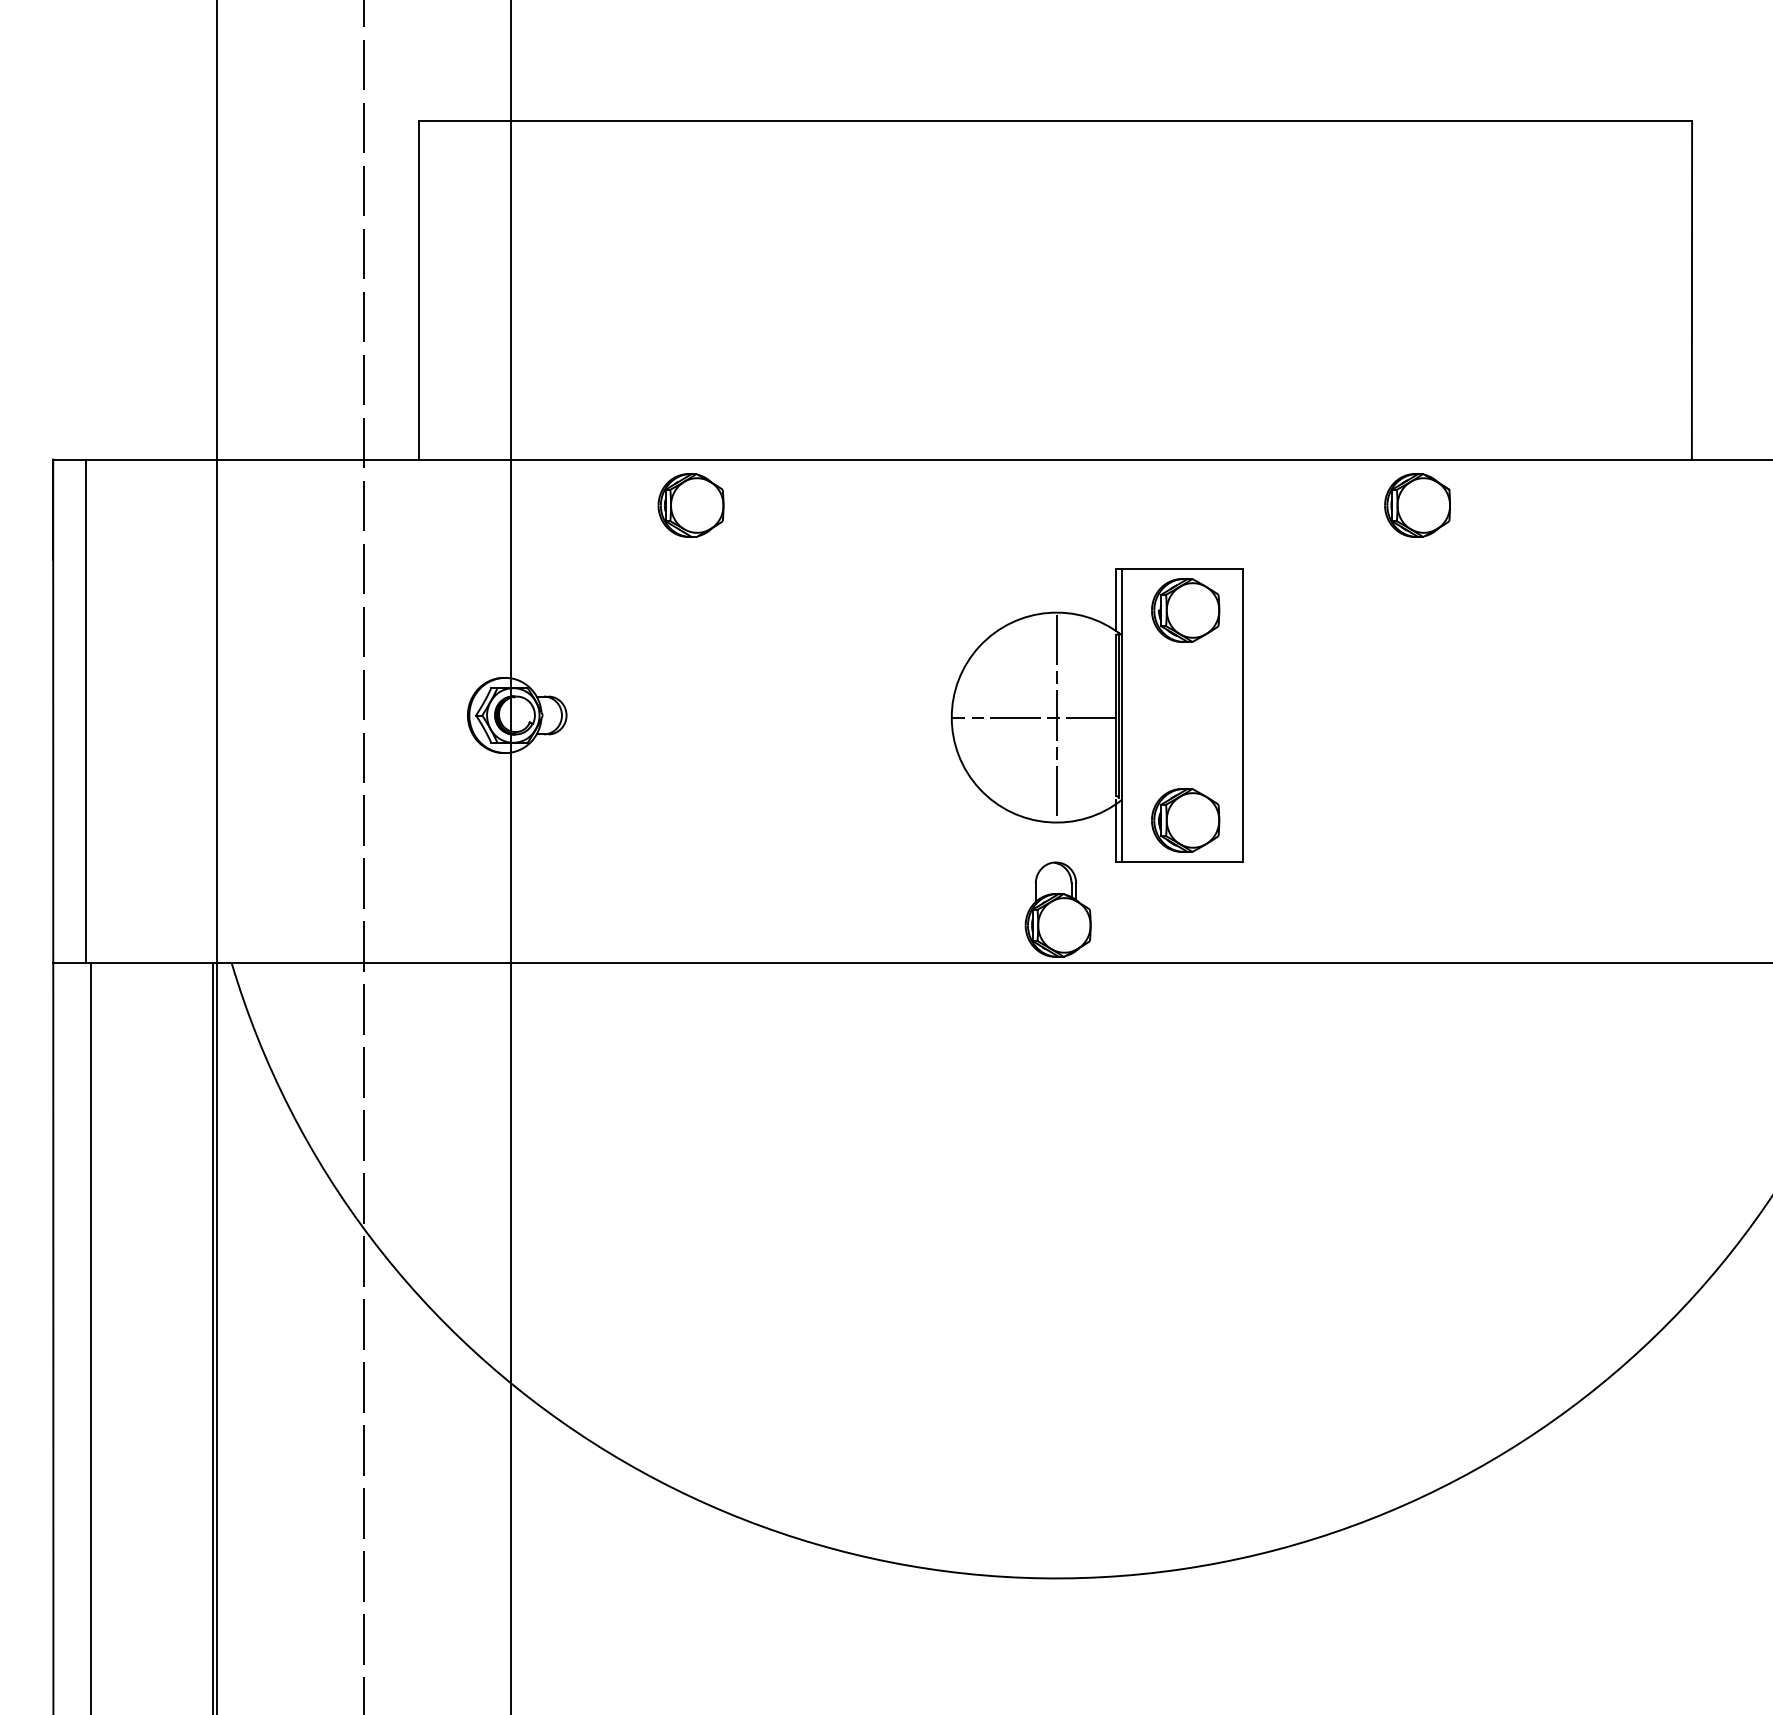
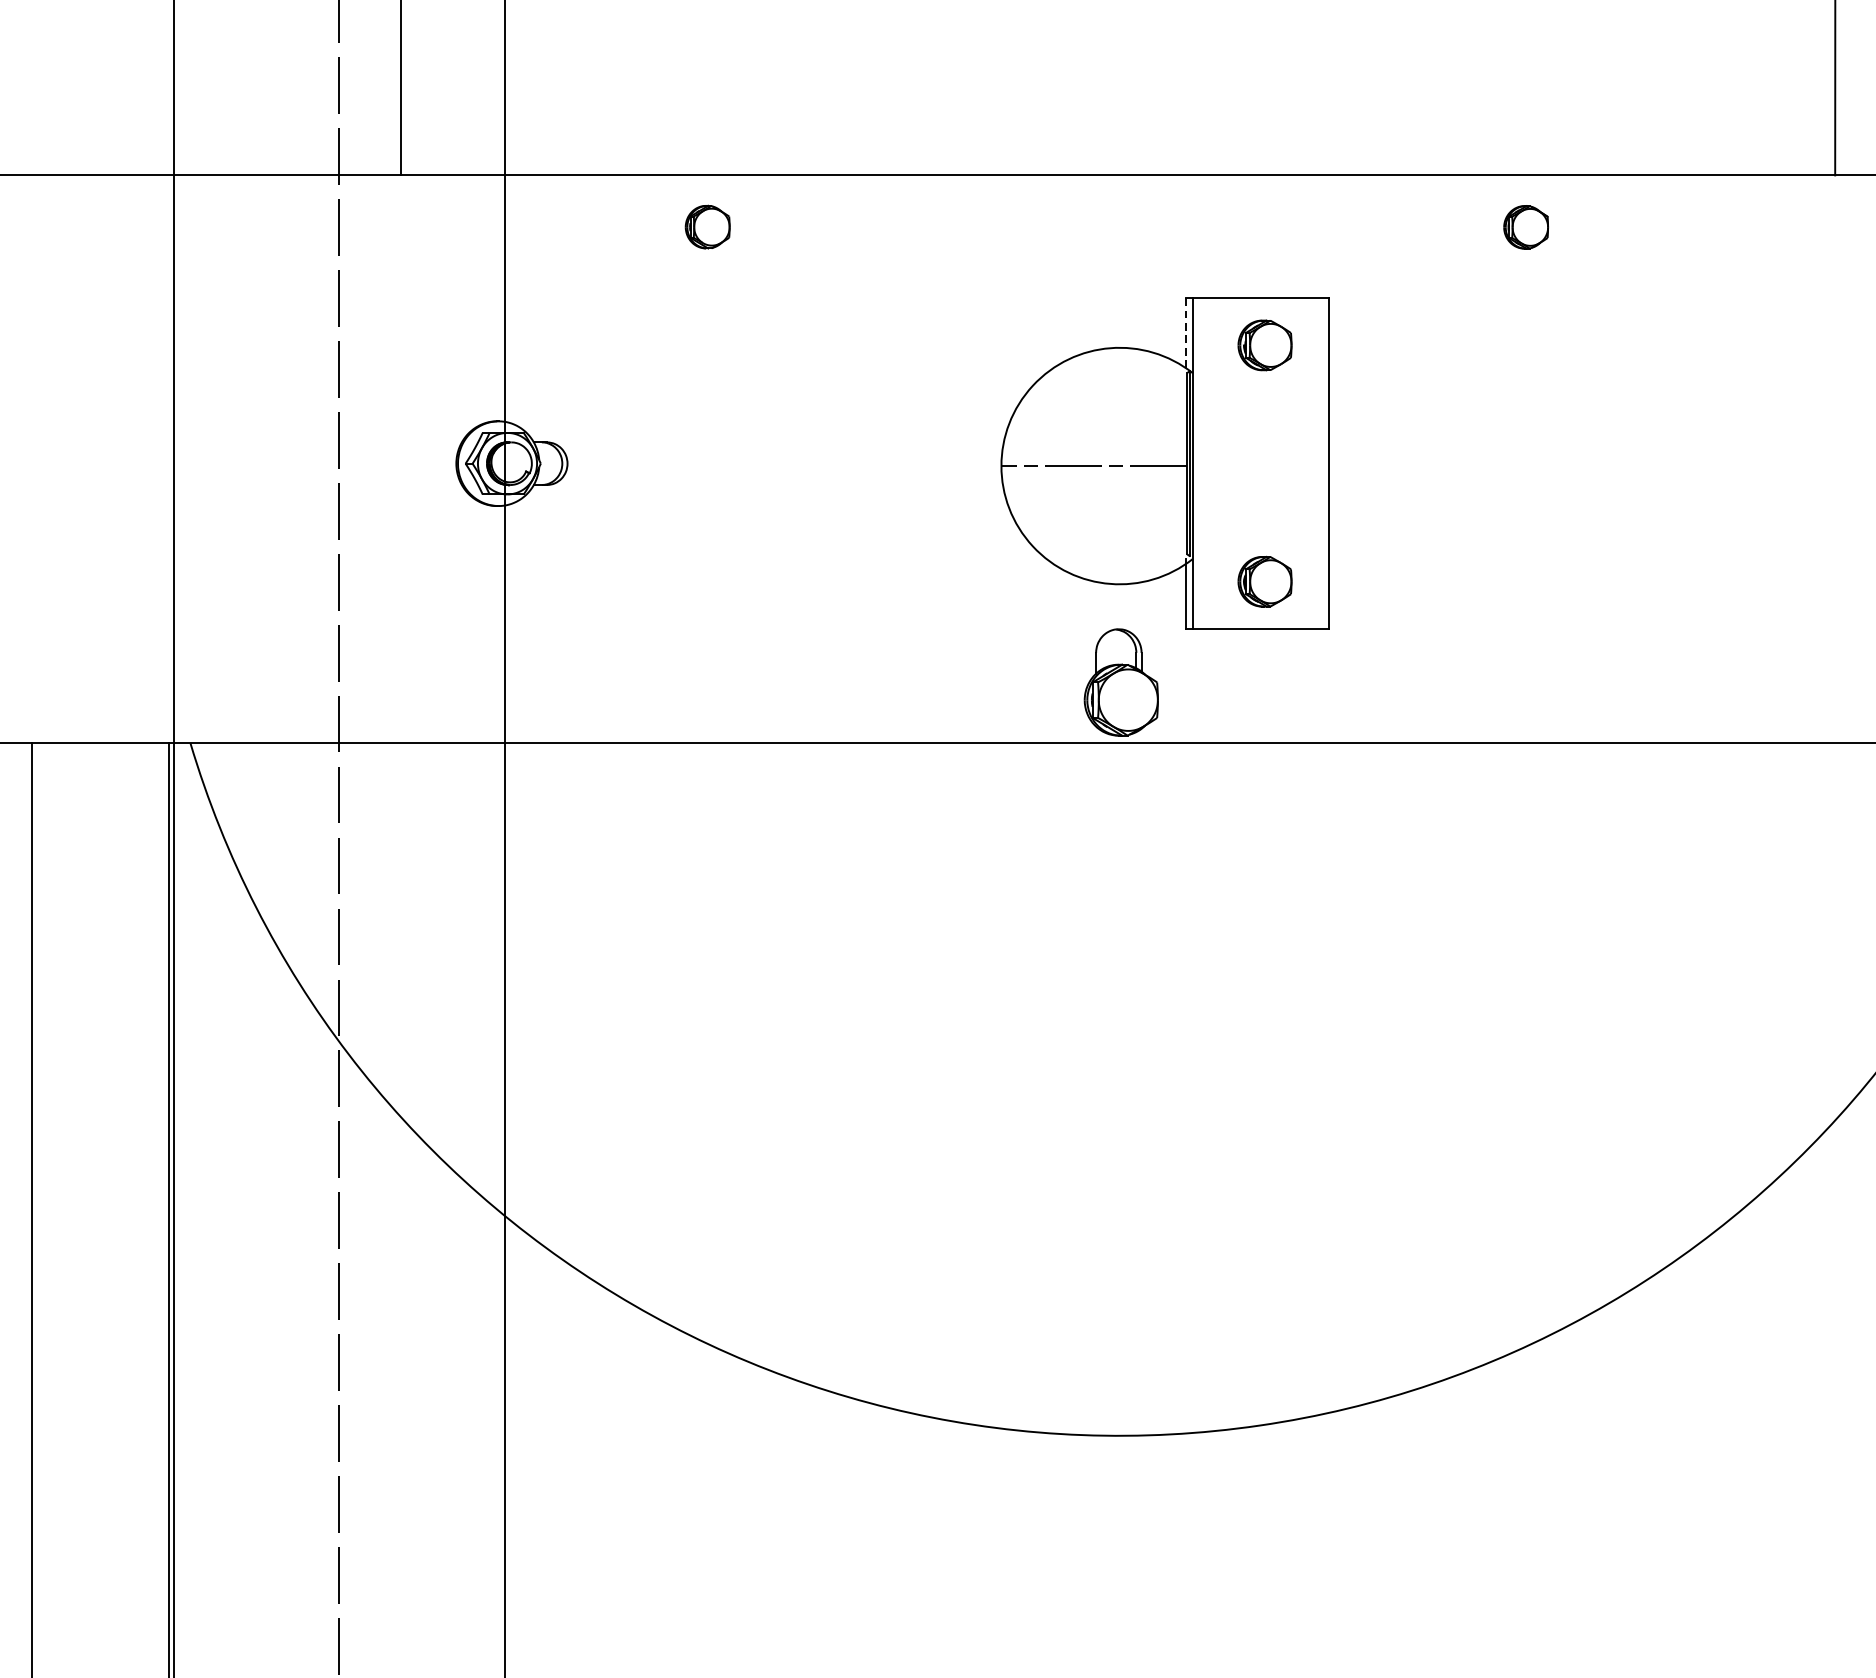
part: (690, 505) -> (707, 227), size x0.6
part: (1417, 505) -> (1526, 227), size x0.6
line: (1115, 600) -> (1185, 334), solid -> dashed
part: (1185, 610) -> (1264, 345), size x0.7
line: (86, 711) -> (26, 459), removed
line: (1056, 717) -> (1119, 465), removed
part: (1185, 819) -> (1264, 580), size x0.7

